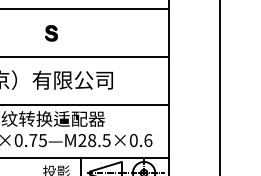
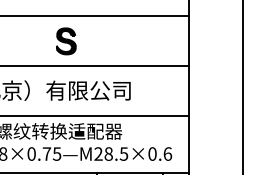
part: (51, 33) -> (66, 41), size x1.67

